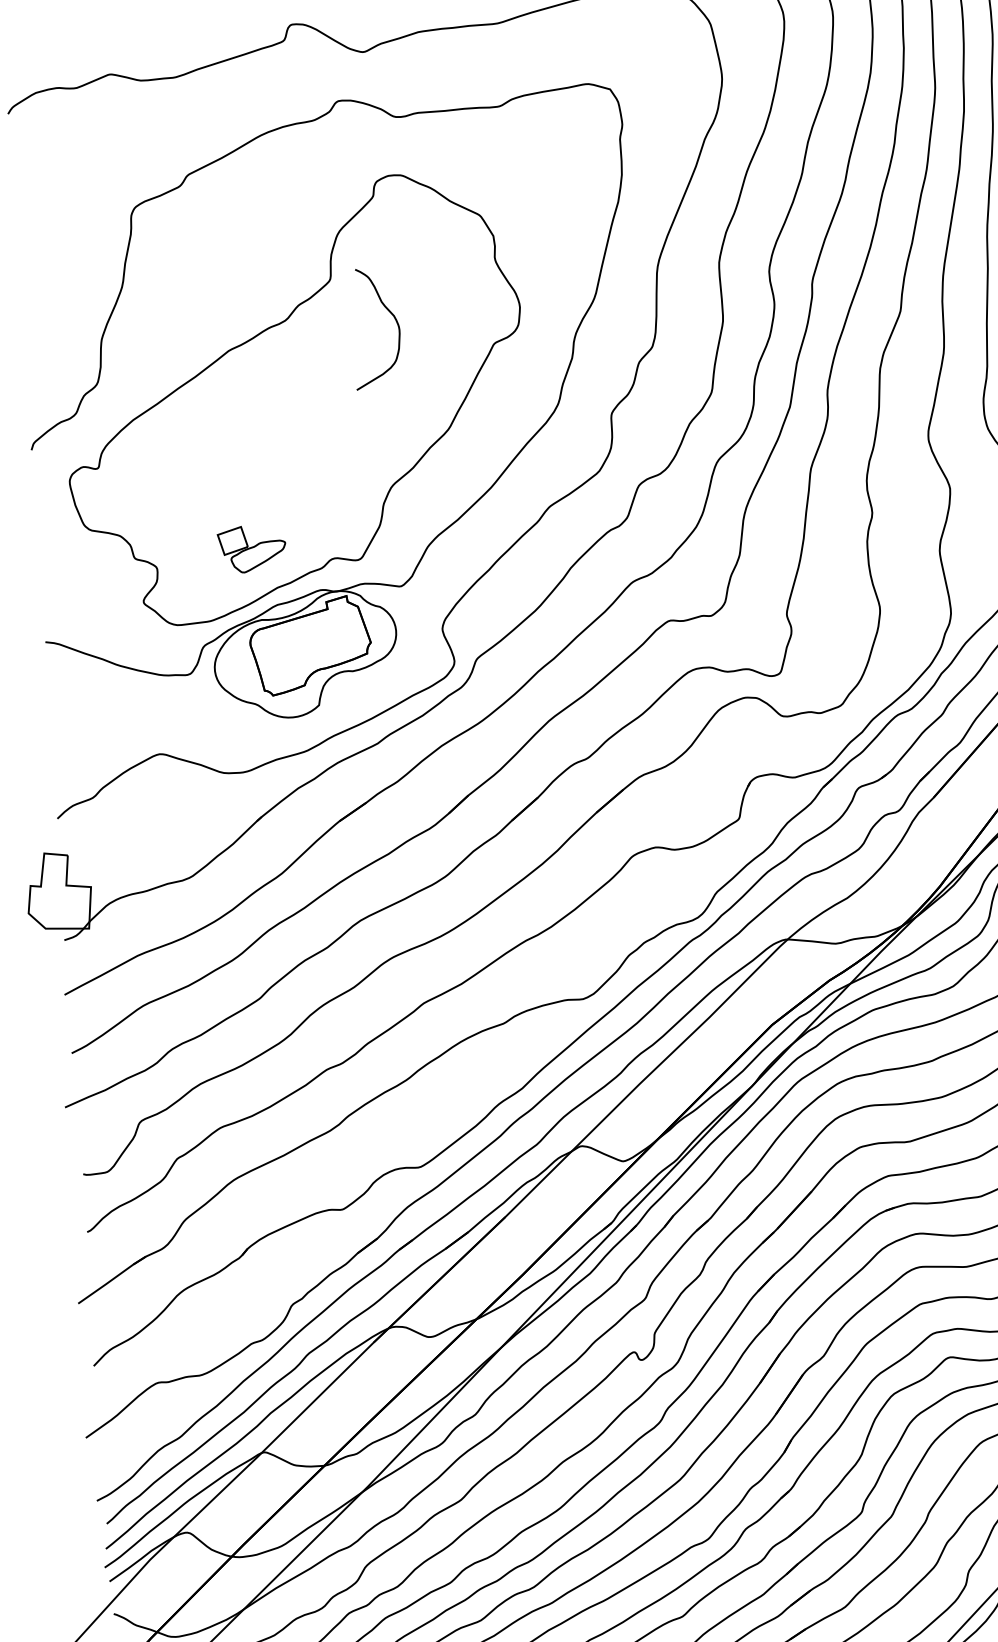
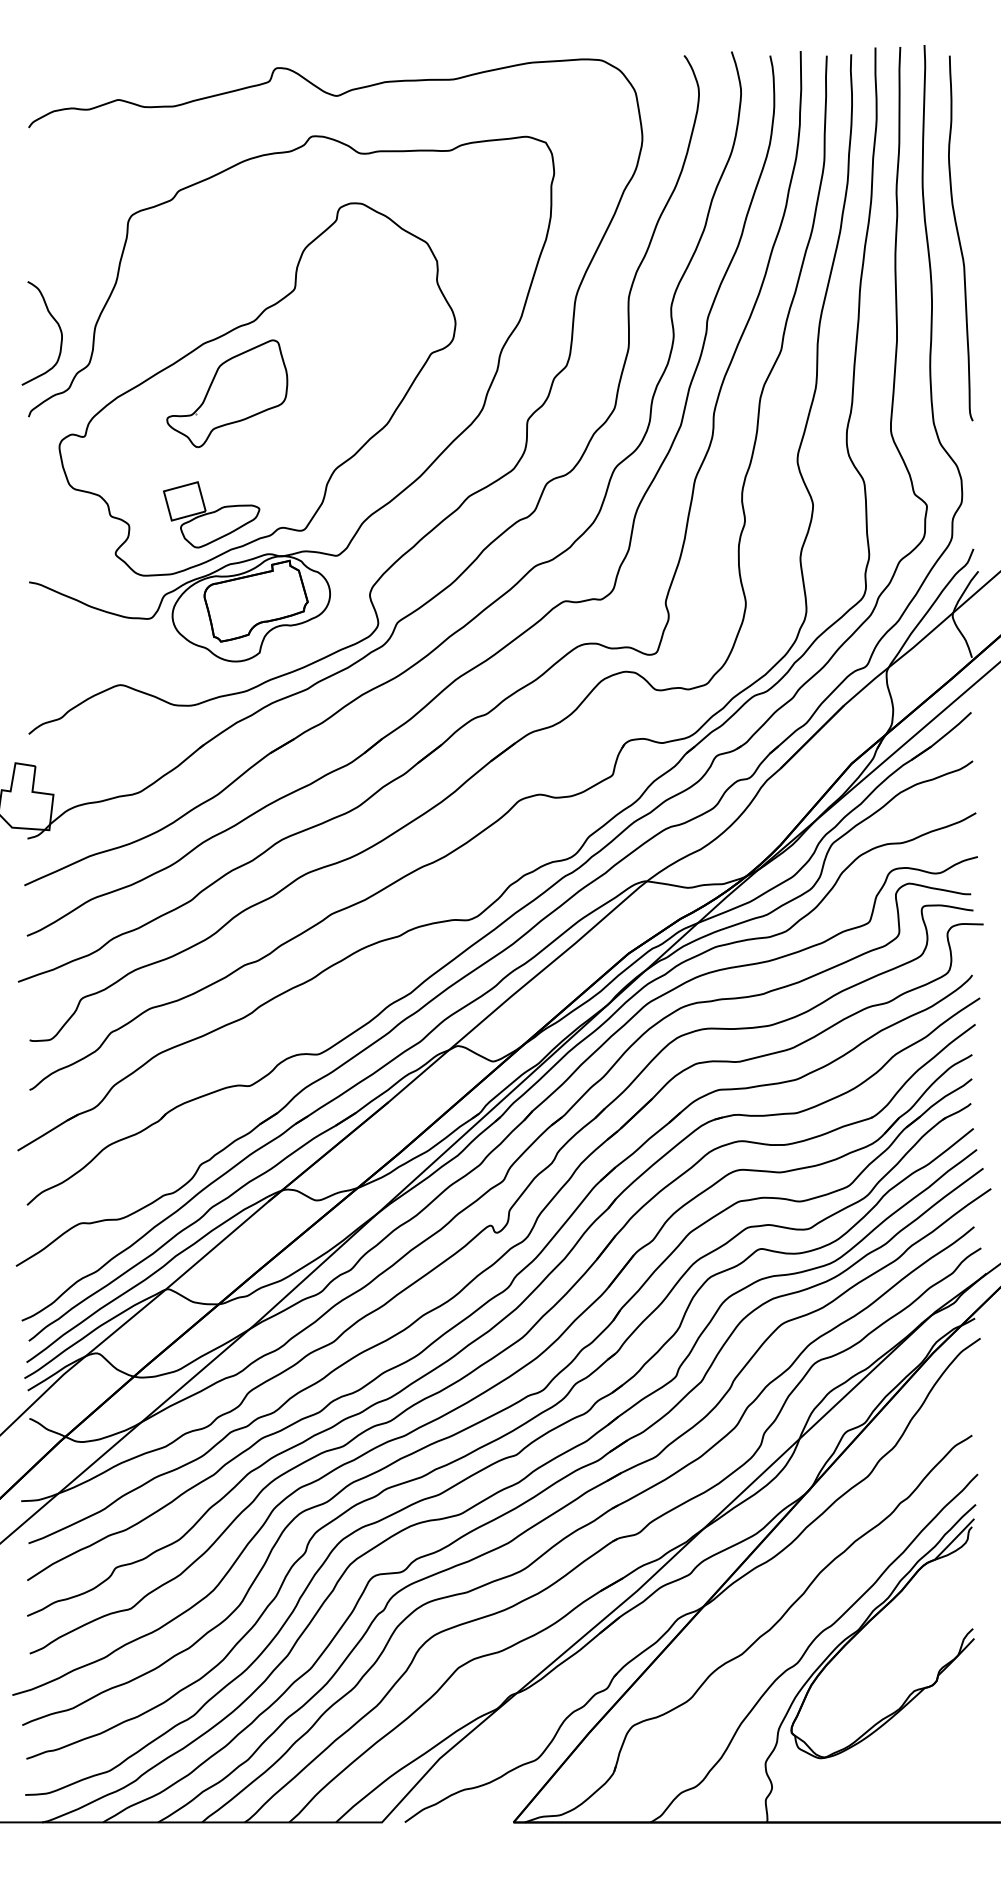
curve: (390, 314) -> (55, 322), moved
part: (260, 406) -> (227, 393), added
part: (251, 548) -> (211, 514), size x1.67

